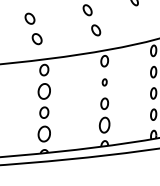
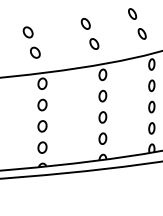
part: (143, 19) -> (141, 33), added
part: (104, 81) -> (102, 95), size x1.67
part: (44, 90) -> (42, 104), size x0.71
part: (104, 124) -> (102, 138), size x0.71
part: (44, 133) -> (42, 147), size x0.71

